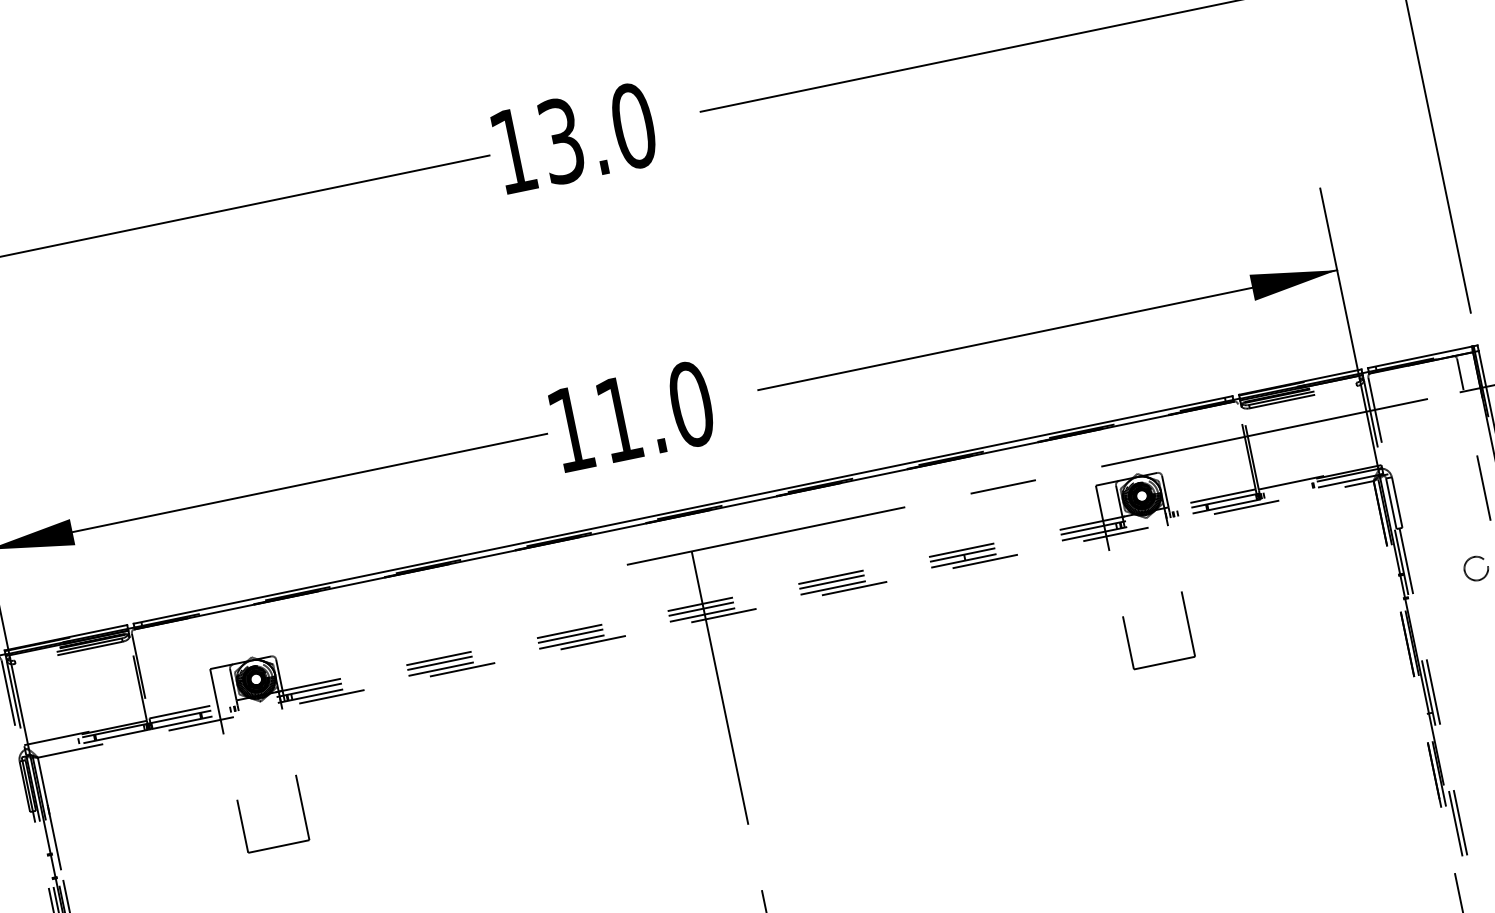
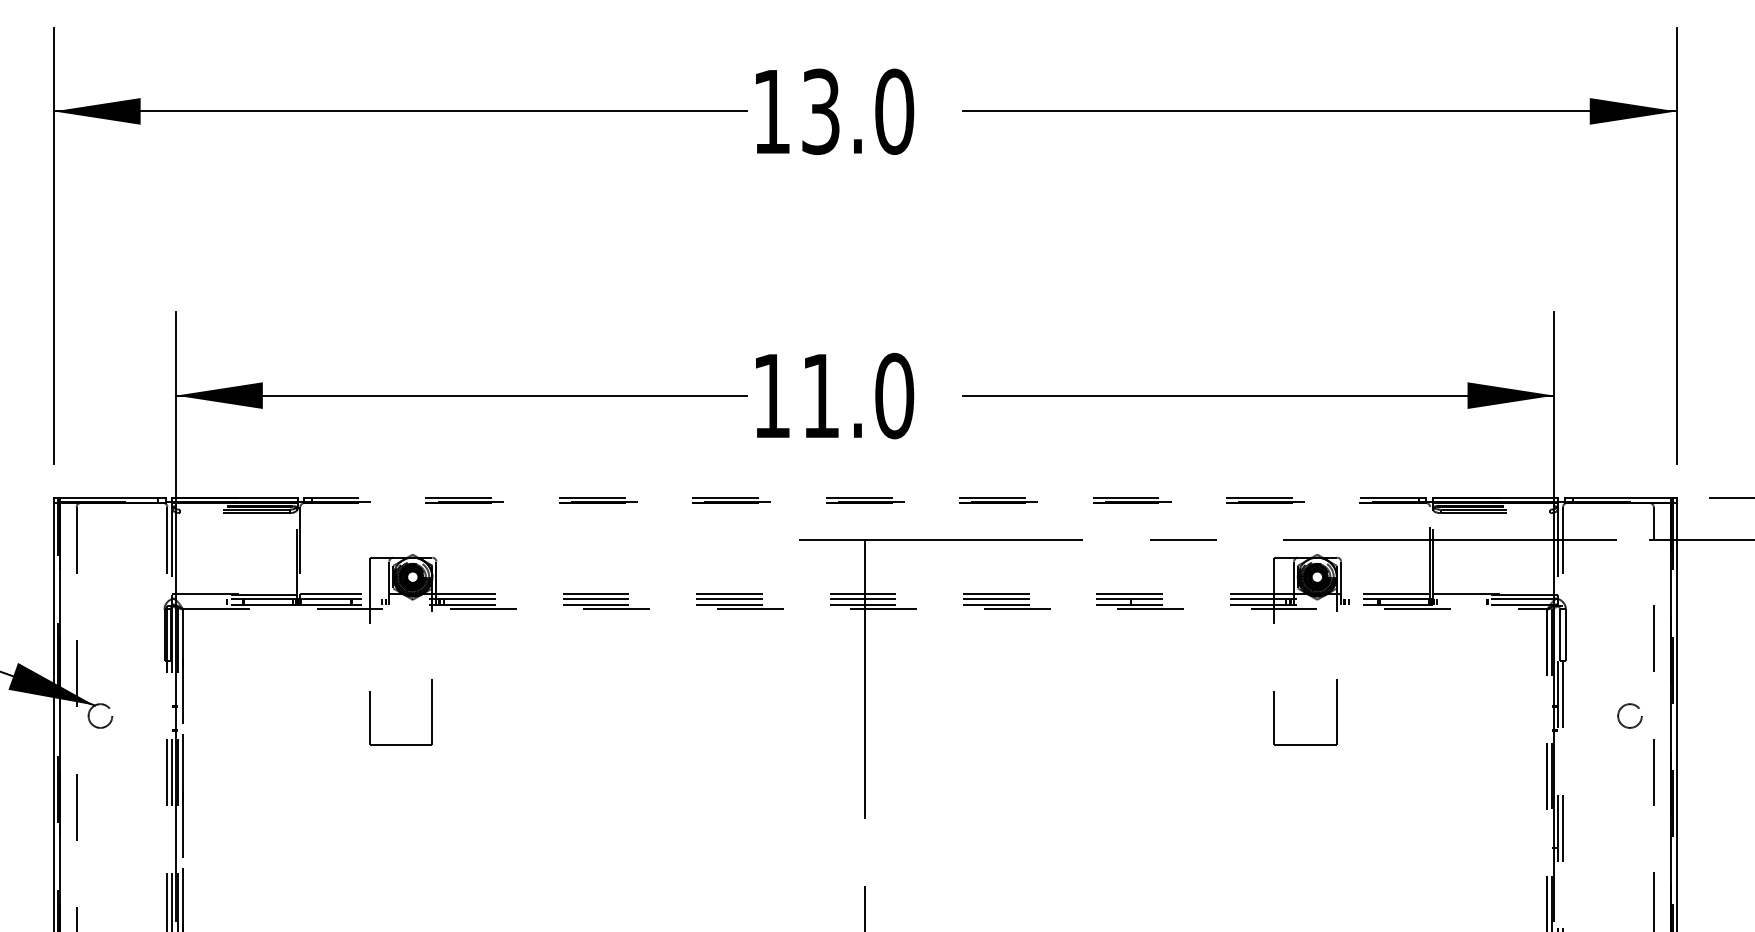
line: (682, 509) -> (864, 497), solid -> dashed
line: (683, 515) -> (864, 503), solid -> dashed

